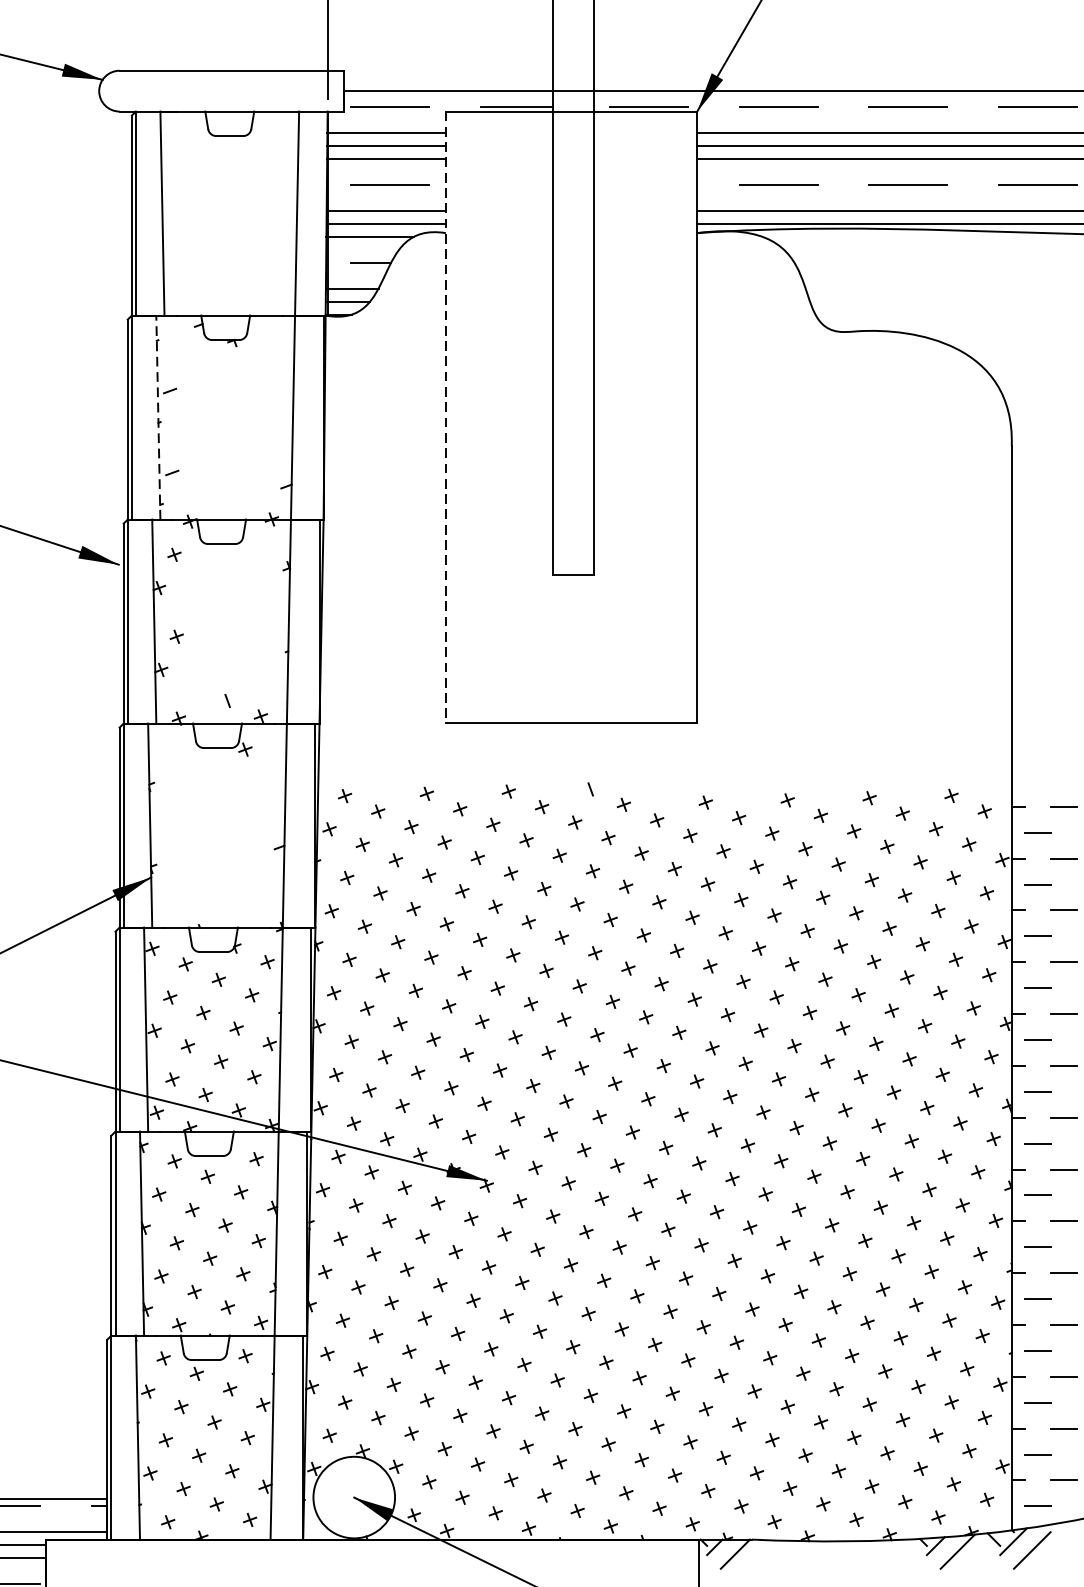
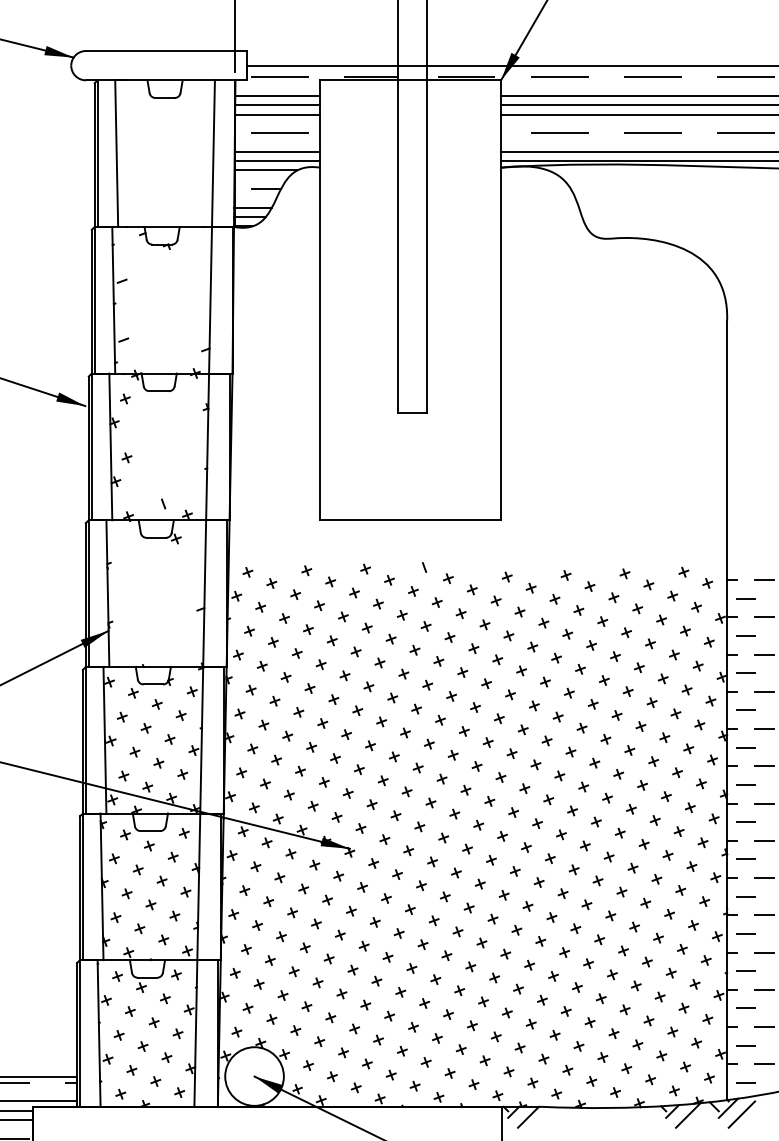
line: (158, 416) -> (113, 299), dashed -> solid
line: (446, 417) -> (320, 300), dashed -> solid

